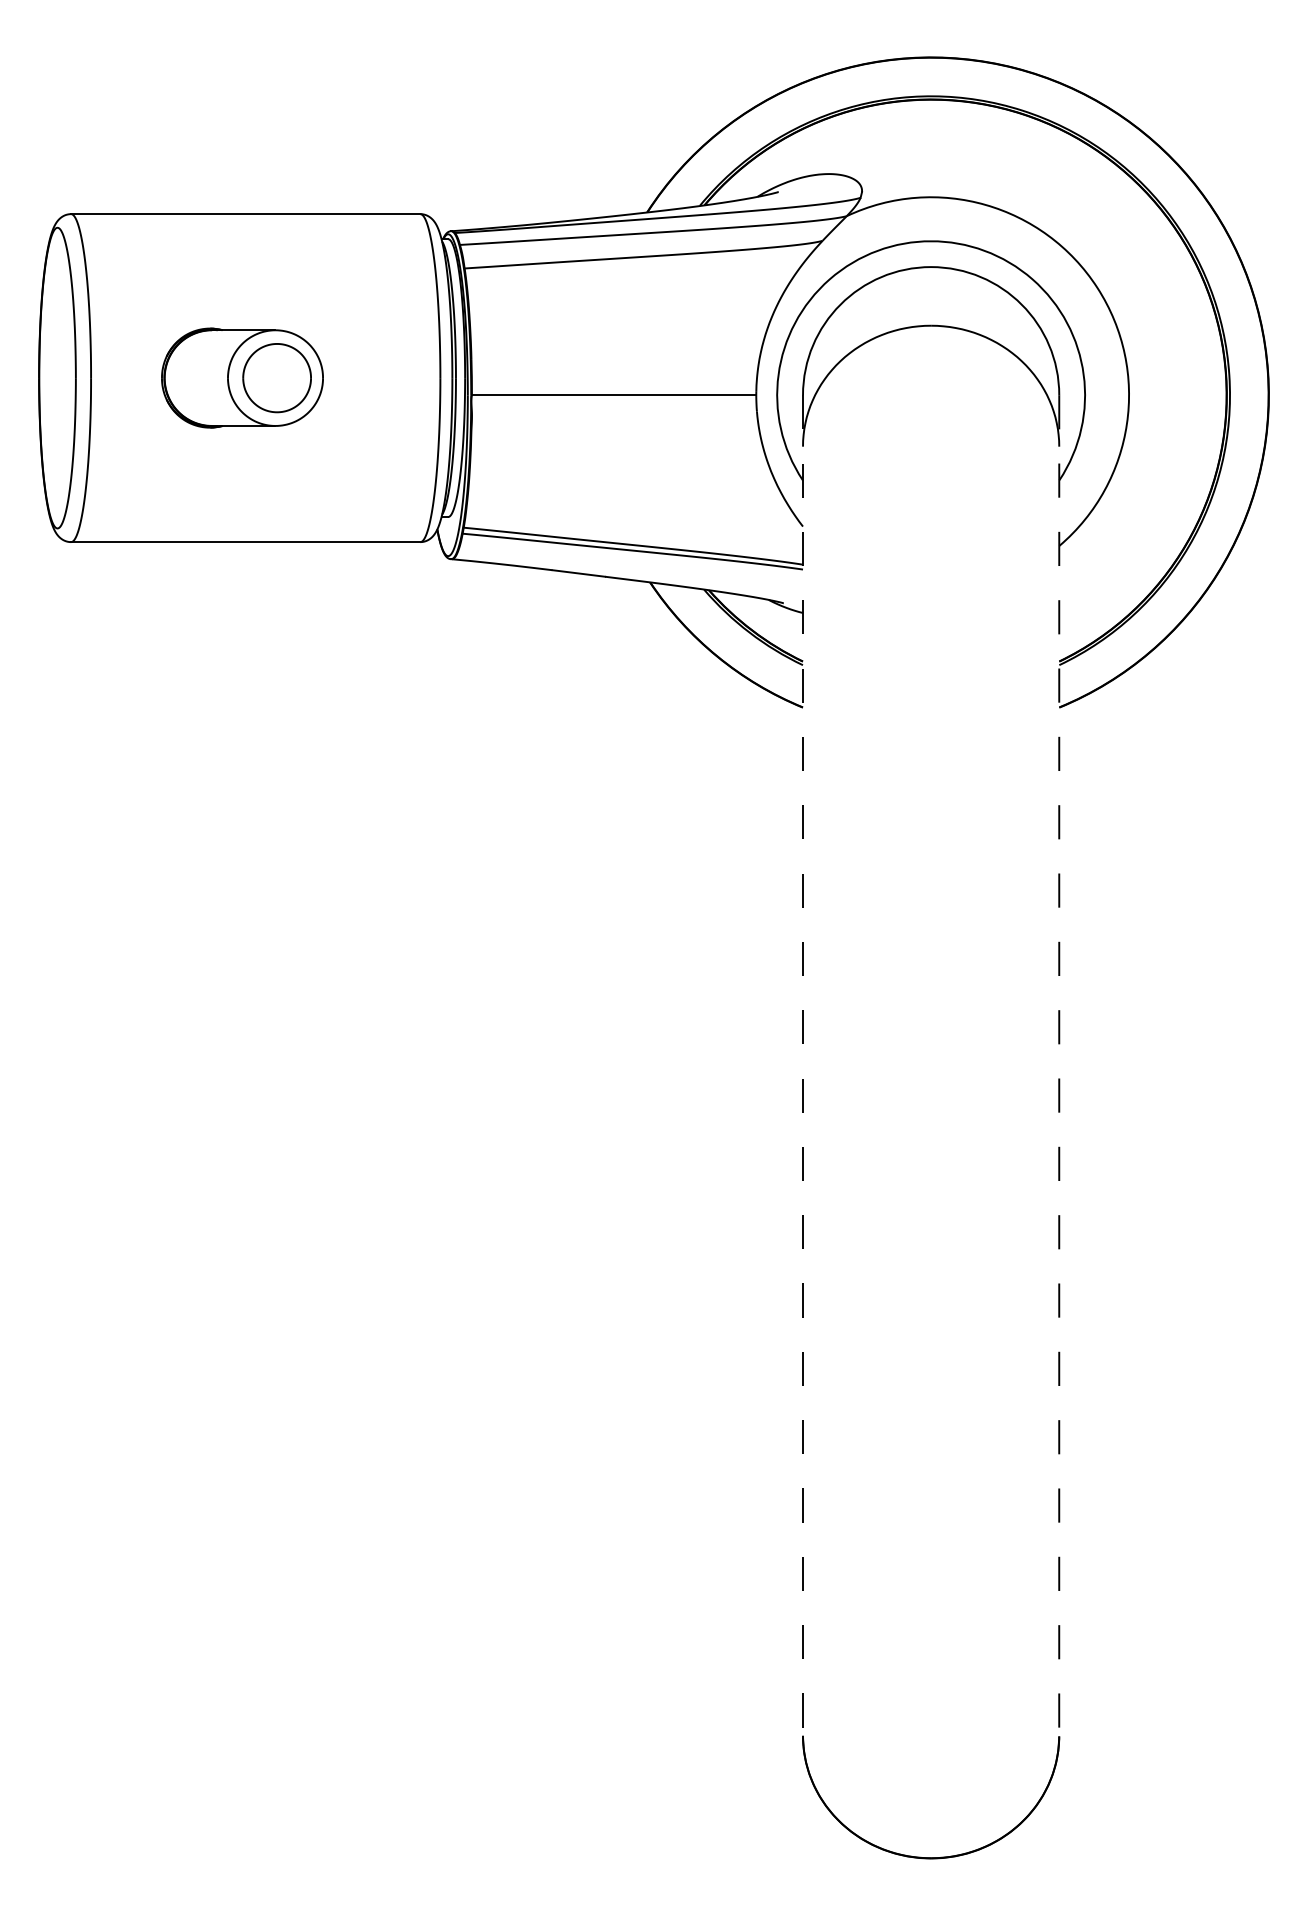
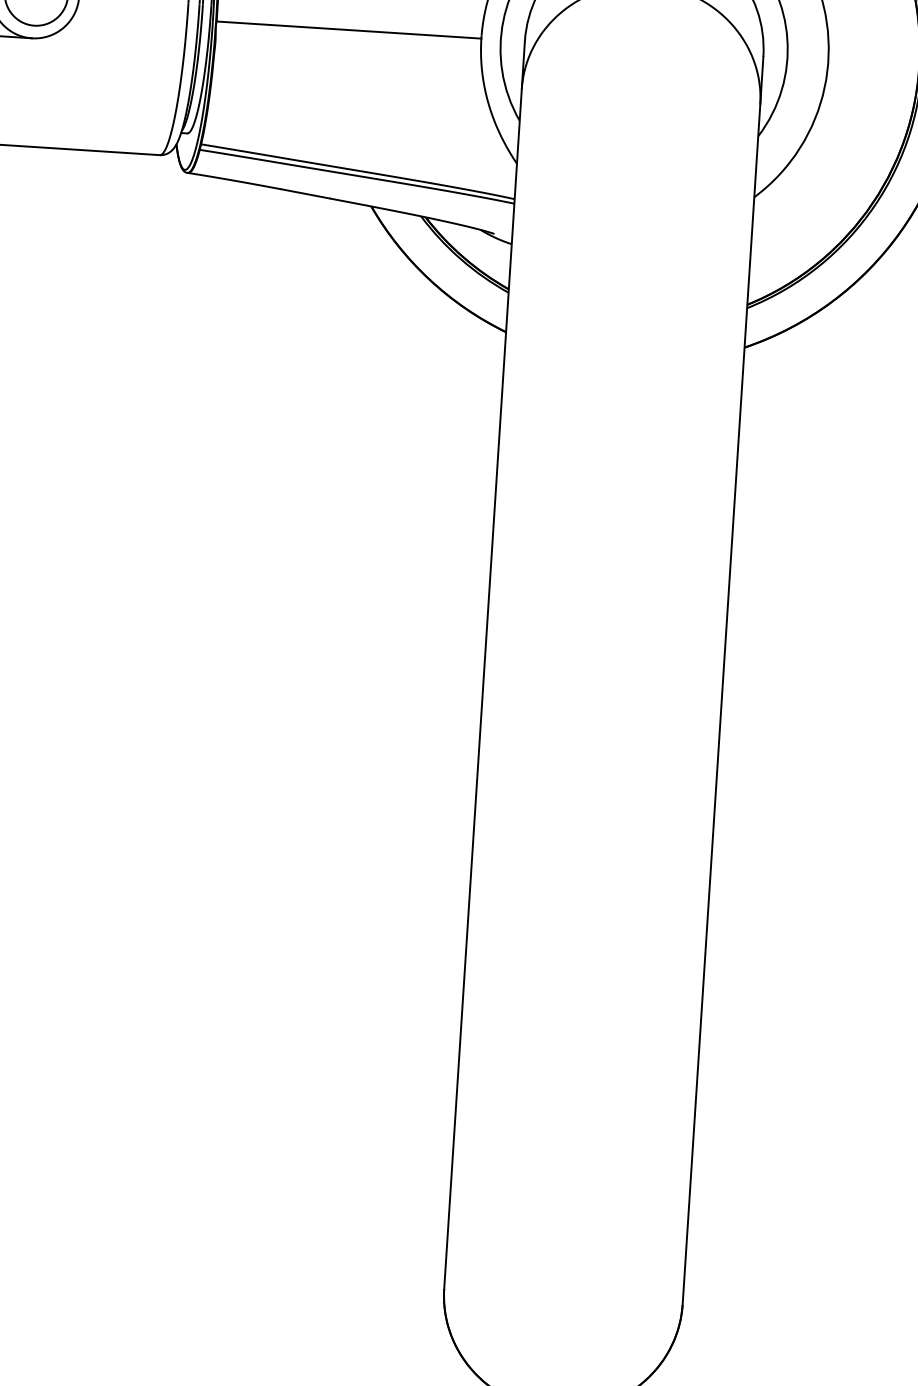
line: (1059, 1065) -> (723, 680), dashed -> solid
line: (803, 1066) -> (484, 666), dashed -> solid

